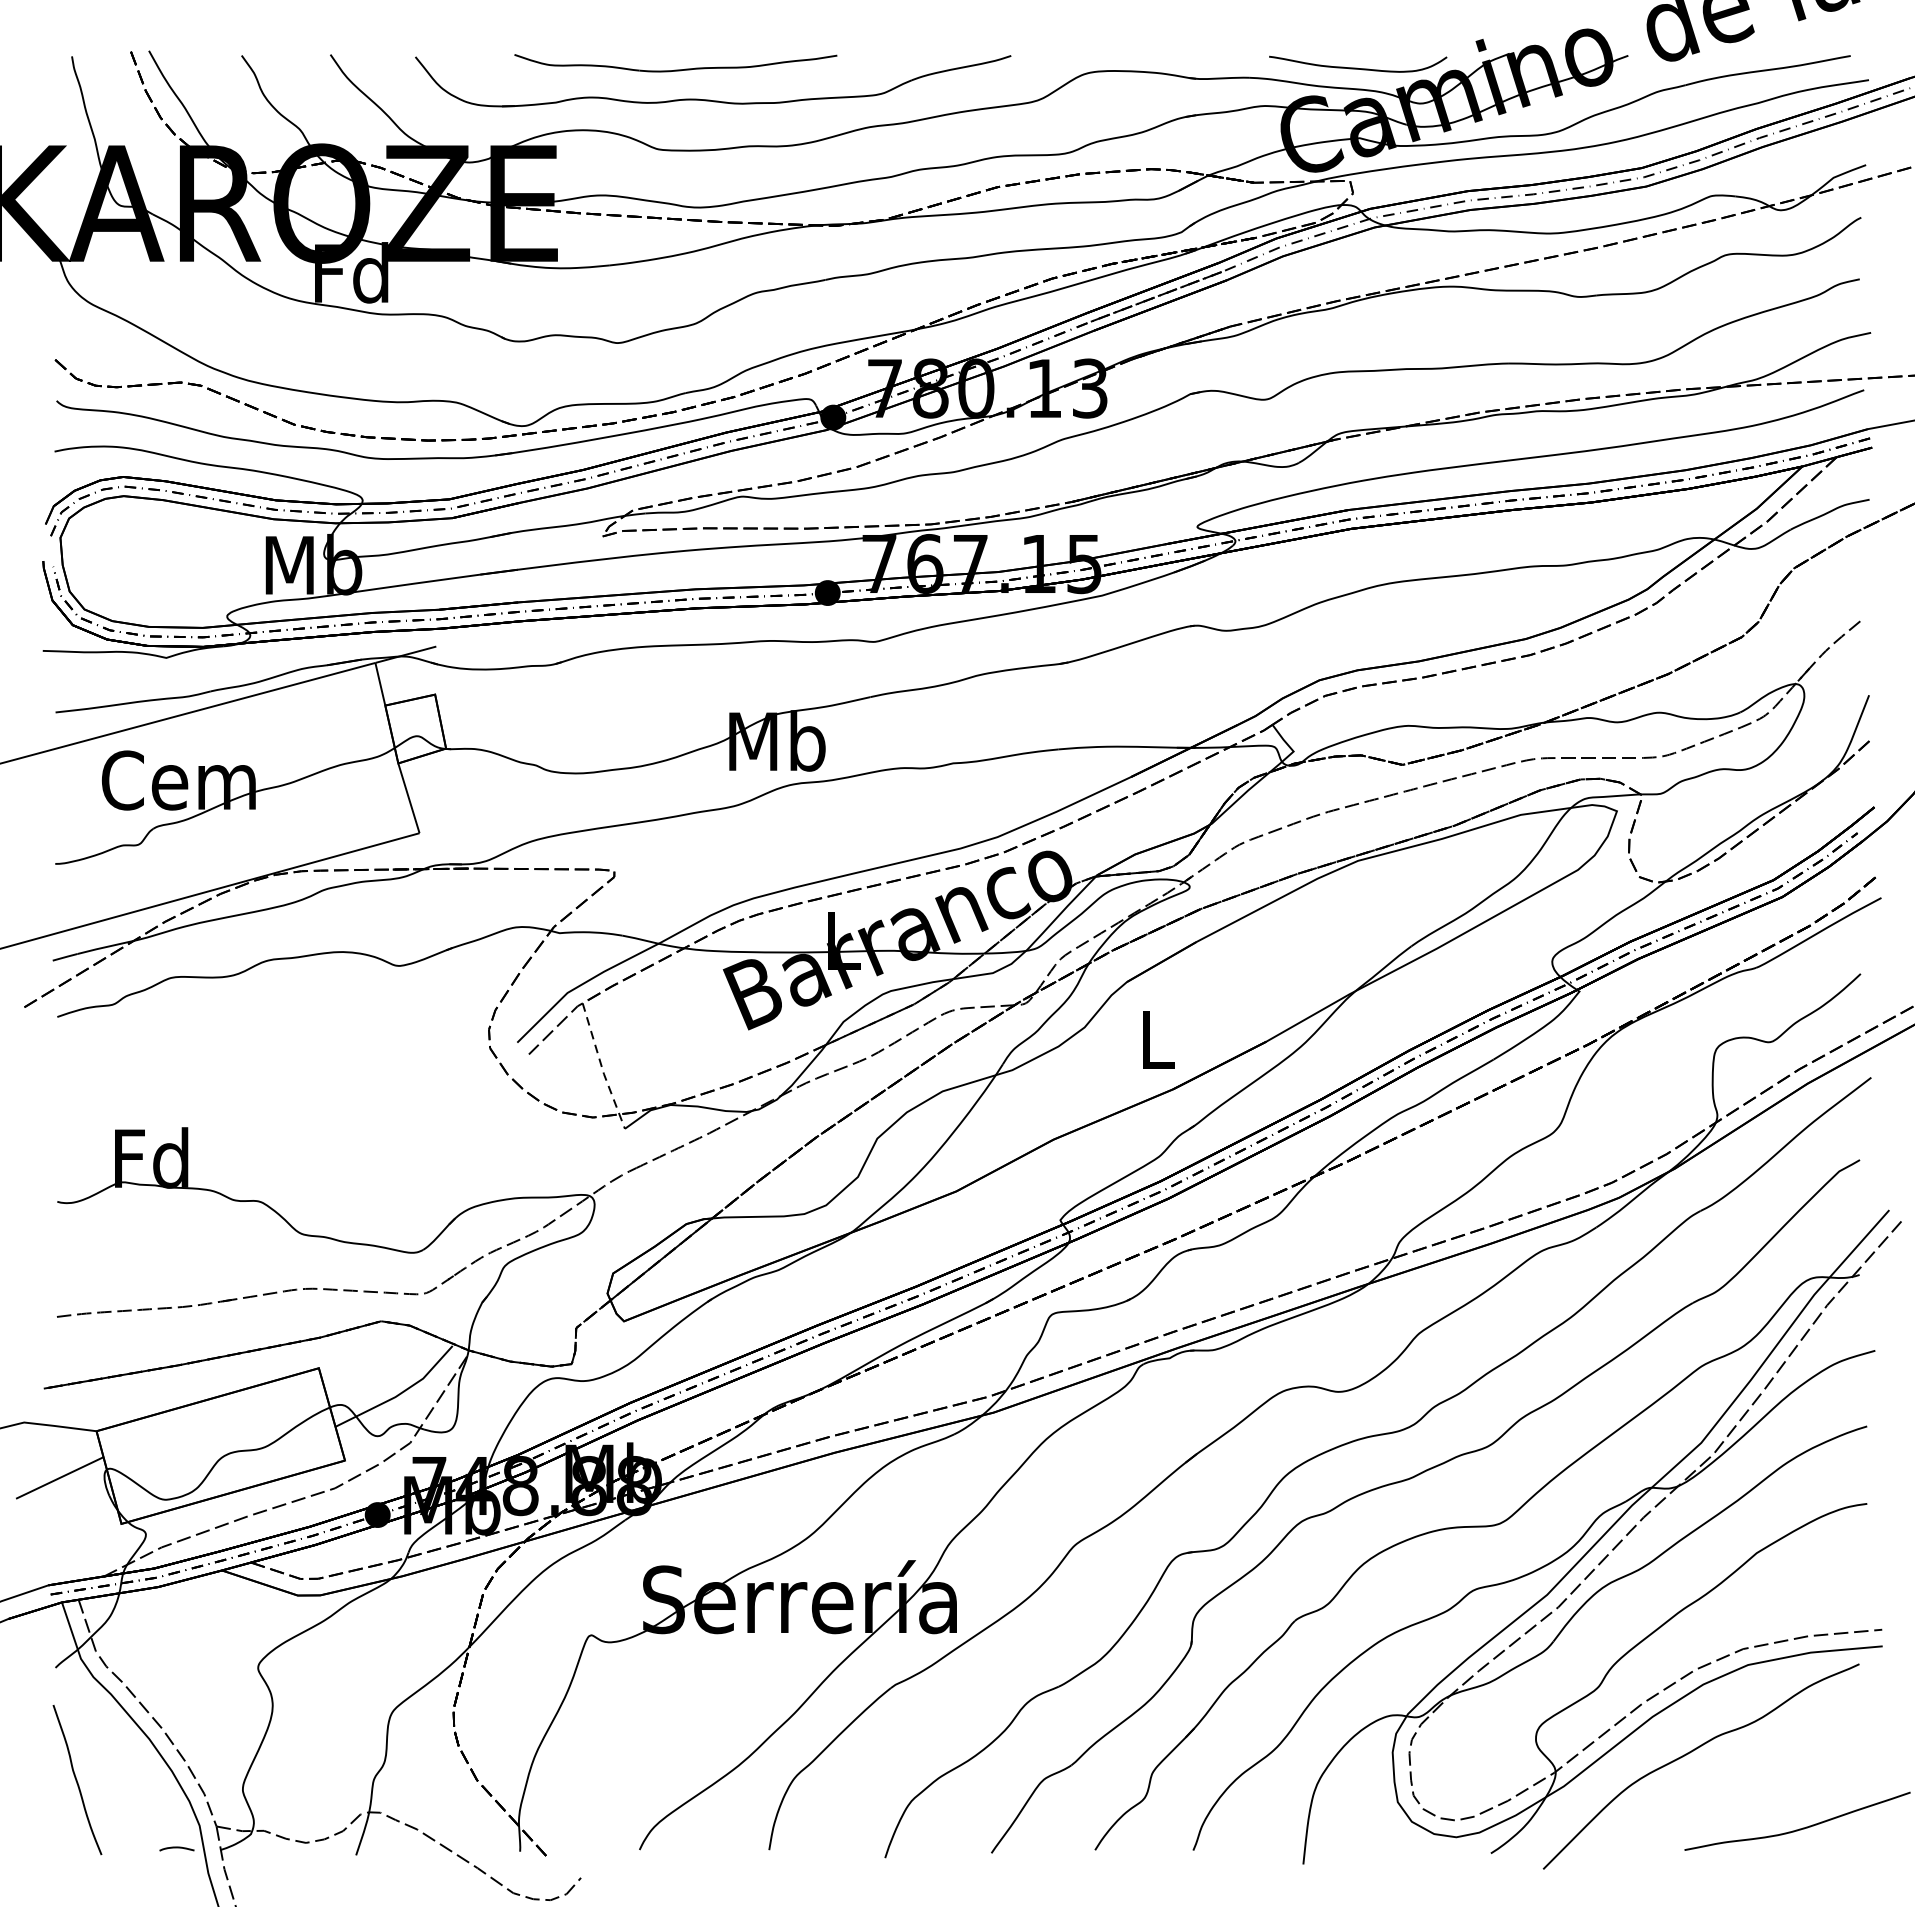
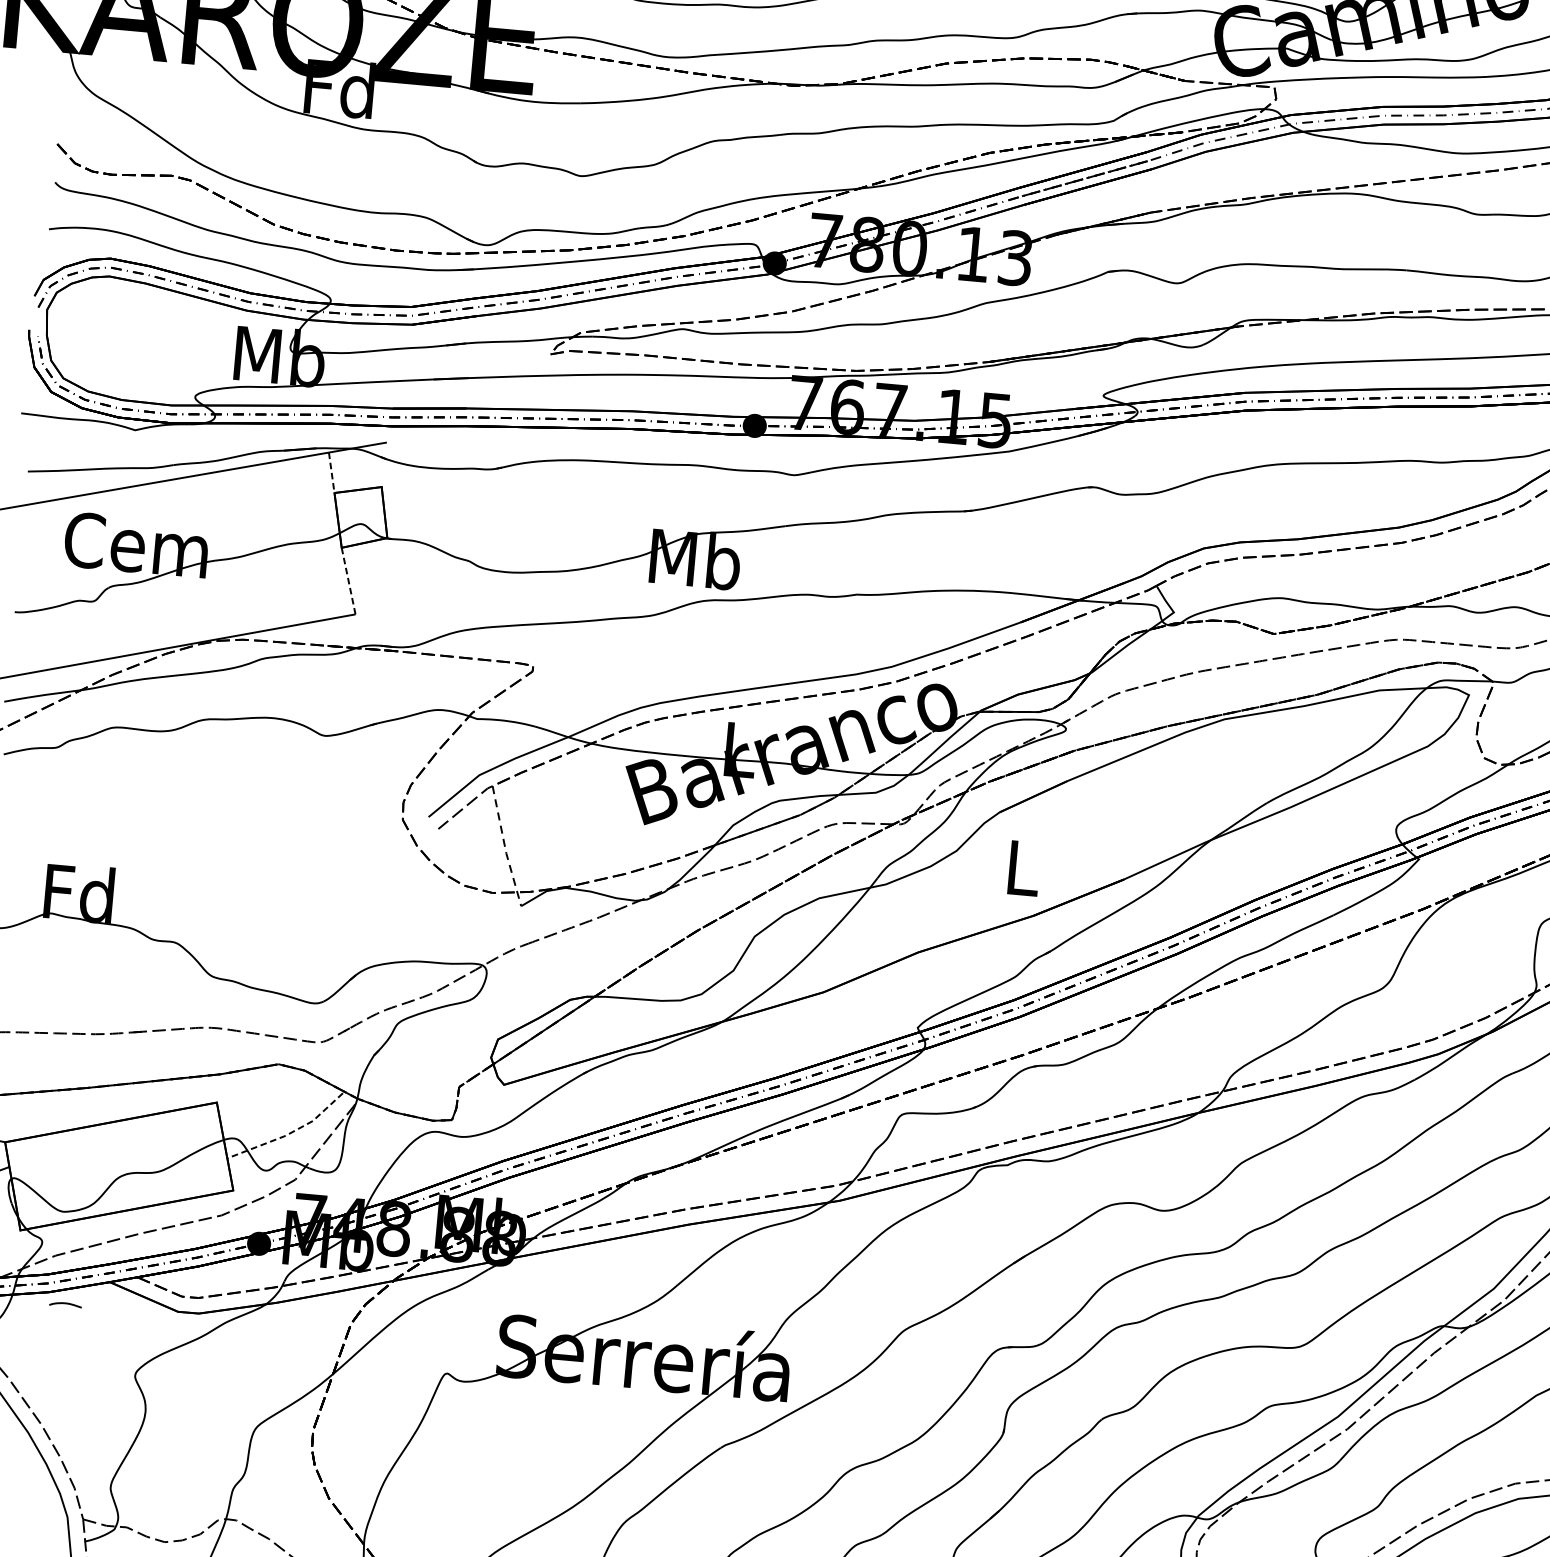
line: (380, 684) -> (331, 473), solid -> dashed
line: (409, 798) -> (349, 581), solid -> dashed
line: (399, 1394) -> (289, 1133), solid -> dashed
curve: (176, 1848) -> (65, 1304), moved

